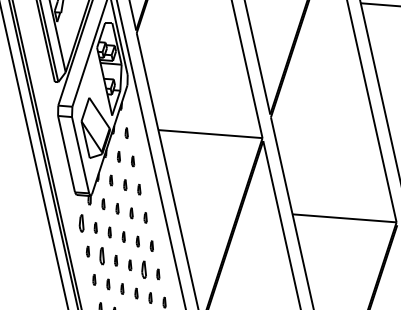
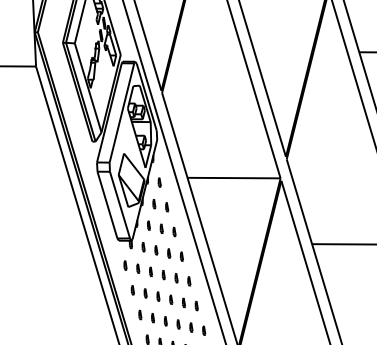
part: (81, 223) -> (125, 265), size x0.62
part: (102, 256) -> (145, 293), size x0.62
part: (143, 269) -> (183, 302), size x0.62

